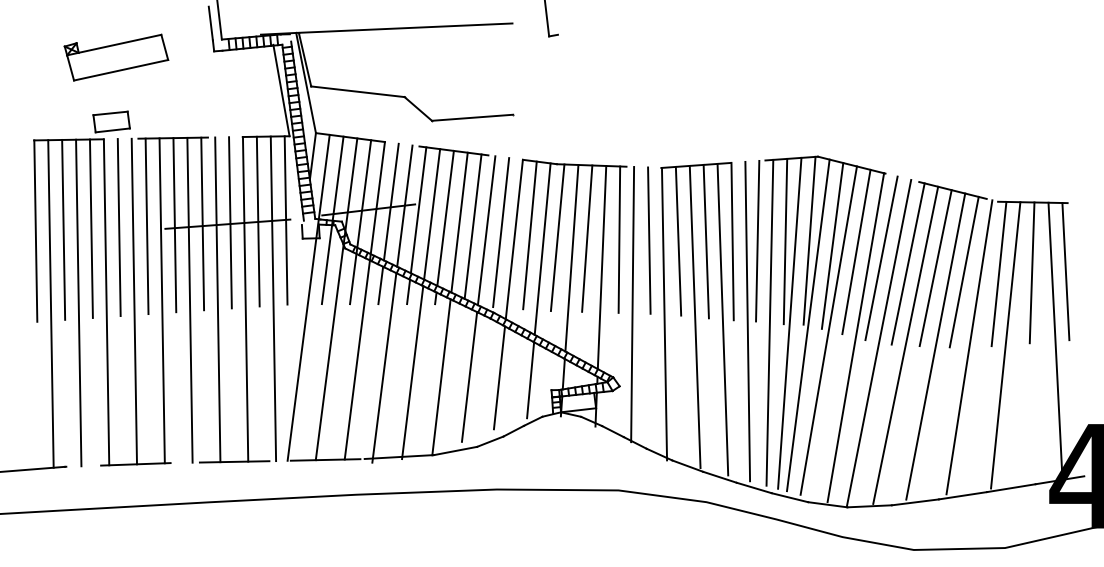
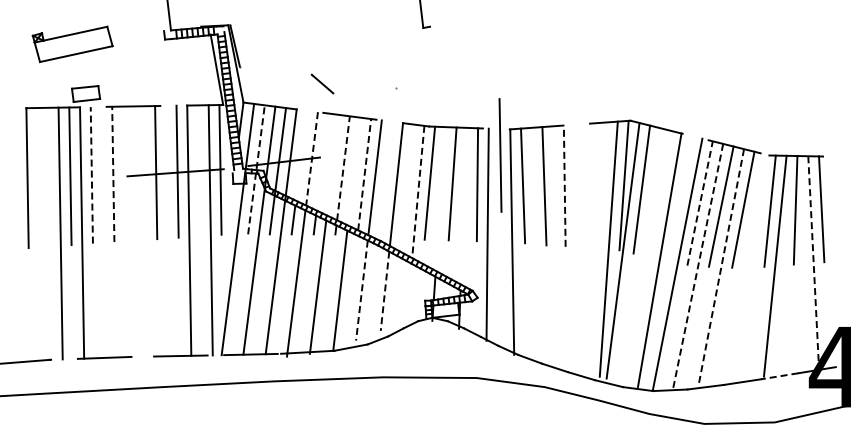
line: (210, 24) -> (162, 18), removed
line: (404, 27) -> (311, 21), removed
part: (116, 57) -> (72, 44), moved
line: (357, 91) -> (275, 70), removed
line: (471, 117) -> (363, 90), removed
line: (391, 201) -> (301, 155), removed
line: (404, 206) -> (311, 159), solid -> dashed
line: (418, 209) -> (322, 161), removed
line: (431, 213) -> (332, 164), removed
line: (445, 217) -> (343, 167), solid -> dashed
line: (332, 219) -> (256, 169), solid -> dashed
line: (257, 221) -> (198, 170), removed
line: (458, 222) -> (353, 171), removed
line: (174, 225) -> (134, 173), removed
line: (118, 226) -> (91, 174), solid -> dashed
line: (147, 226) -> (113, 174), solid -> dashed
line: (472, 226) -> (364, 174), solid -> dashed
line: (62, 229) -> (48, 176), removed
line: (501, 231) -> (386, 178), removed
line: (529, 235) -> (408, 181), removed
line: (649, 240) -> (500, 155), moved
line: (756, 240) -> (583, 185), removed
line: (785, 240) -> (605, 185), removed
line: (732, 241) -> (564, 186), solid -> dashed
line: (542, 249) -> (418, 192), solid -> dashed
line: (856, 251) -> (660, 193), removed
line: (571, 257) -> (440, 198), removed
line: (881, 258) -> (679, 199), removed
line: (908, 262) -> (700, 202), solid -> dashed
line: (601, 266) -> (463, 205), removed
line: (217, 299) -> (167, 230), removed
line: (134, 300) -> (103, 231), removed
line: (161, 300) -> (124, 231), removed
line: (190, 300) -> (146, 231), removed
line: (51, 304) -> (39, 234), removed
line: (694, 315) -> (535, 243), removed
line: (723, 319) -> (557, 246), removed
line: (747, 321) -> (576, 247), removed
line: (769, 322) -> (593, 248), removed
line: (828, 330) -> (638, 254), removed
line: (1055, 340) -> (813, 262), solid -> dashed
line: (906, 345) -> (698, 266), solid -> dashed
line: (935, 347) -> (721, 267), solid -> dashed
line: (968, 347) -> (746, 267), removed
line: (468, 378) -> (361, 291), solid -> dashed
line: (500, 378) -> (385, 291), solid -> dashed
line: (529, 379) -> (408, 292), removed
line: (1011, 488) -> (779, 376), solid -> dashed

